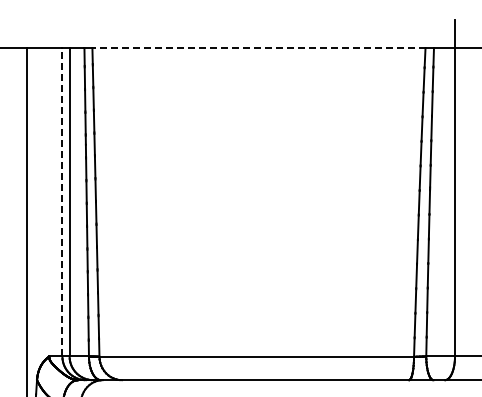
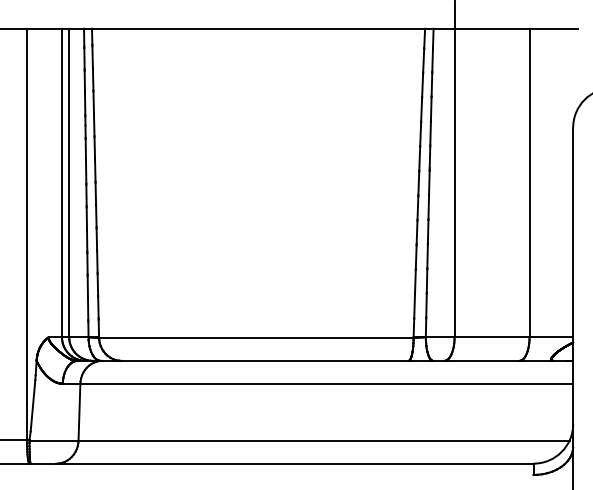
line: (258, 47) -> (258, 28), dashed -> solid
line: (62, 201) -> (62, 182), dashed -> solid

